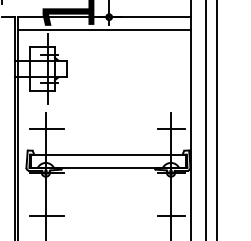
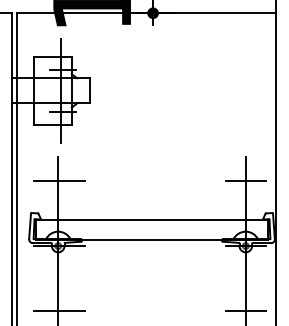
line: (104, 30) -> (146, 33), removed

